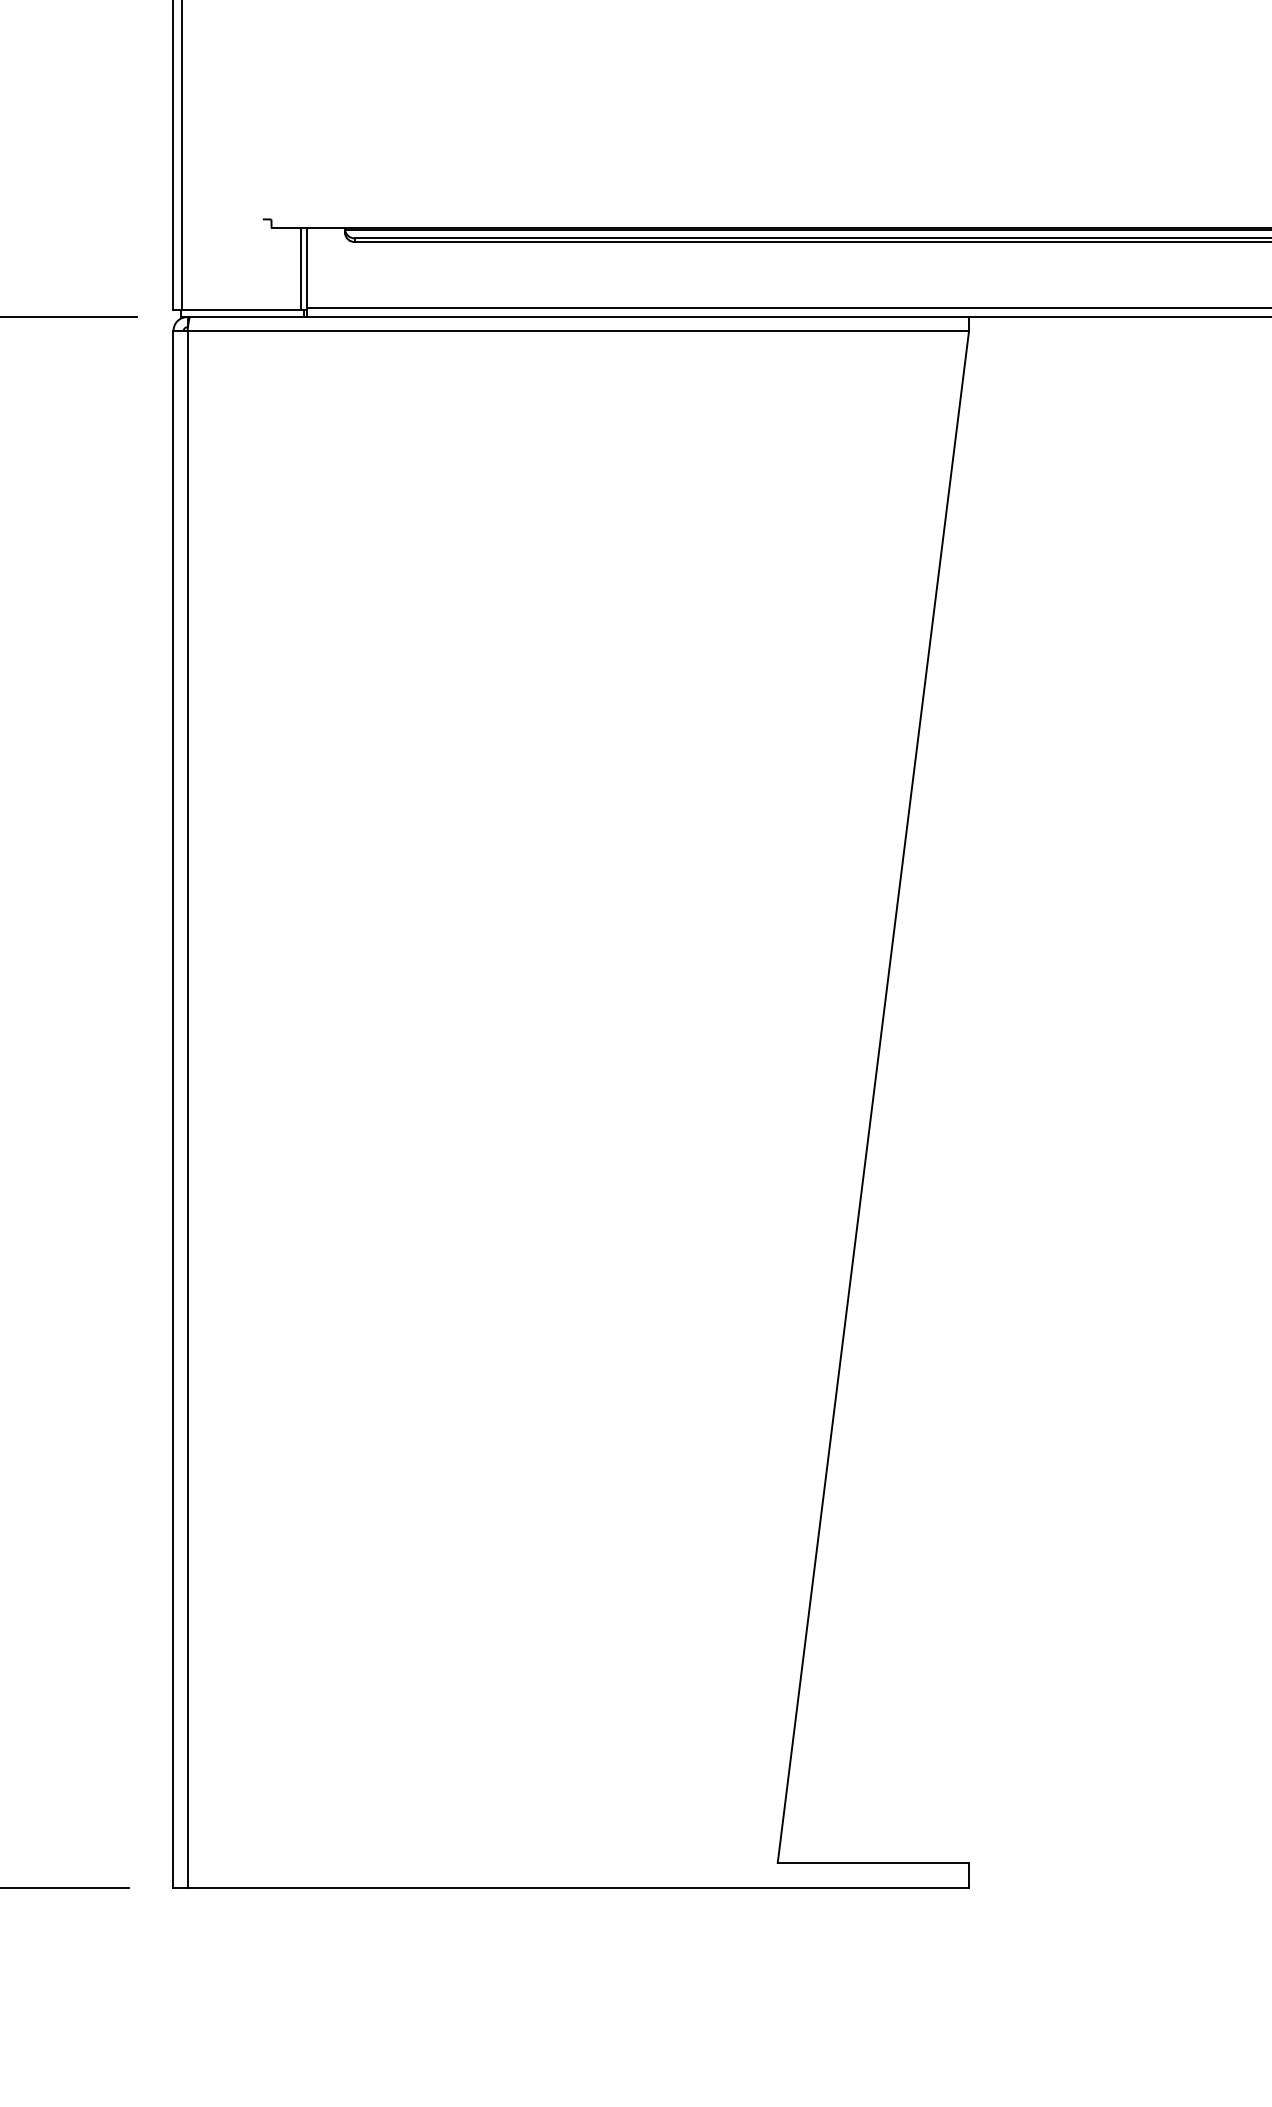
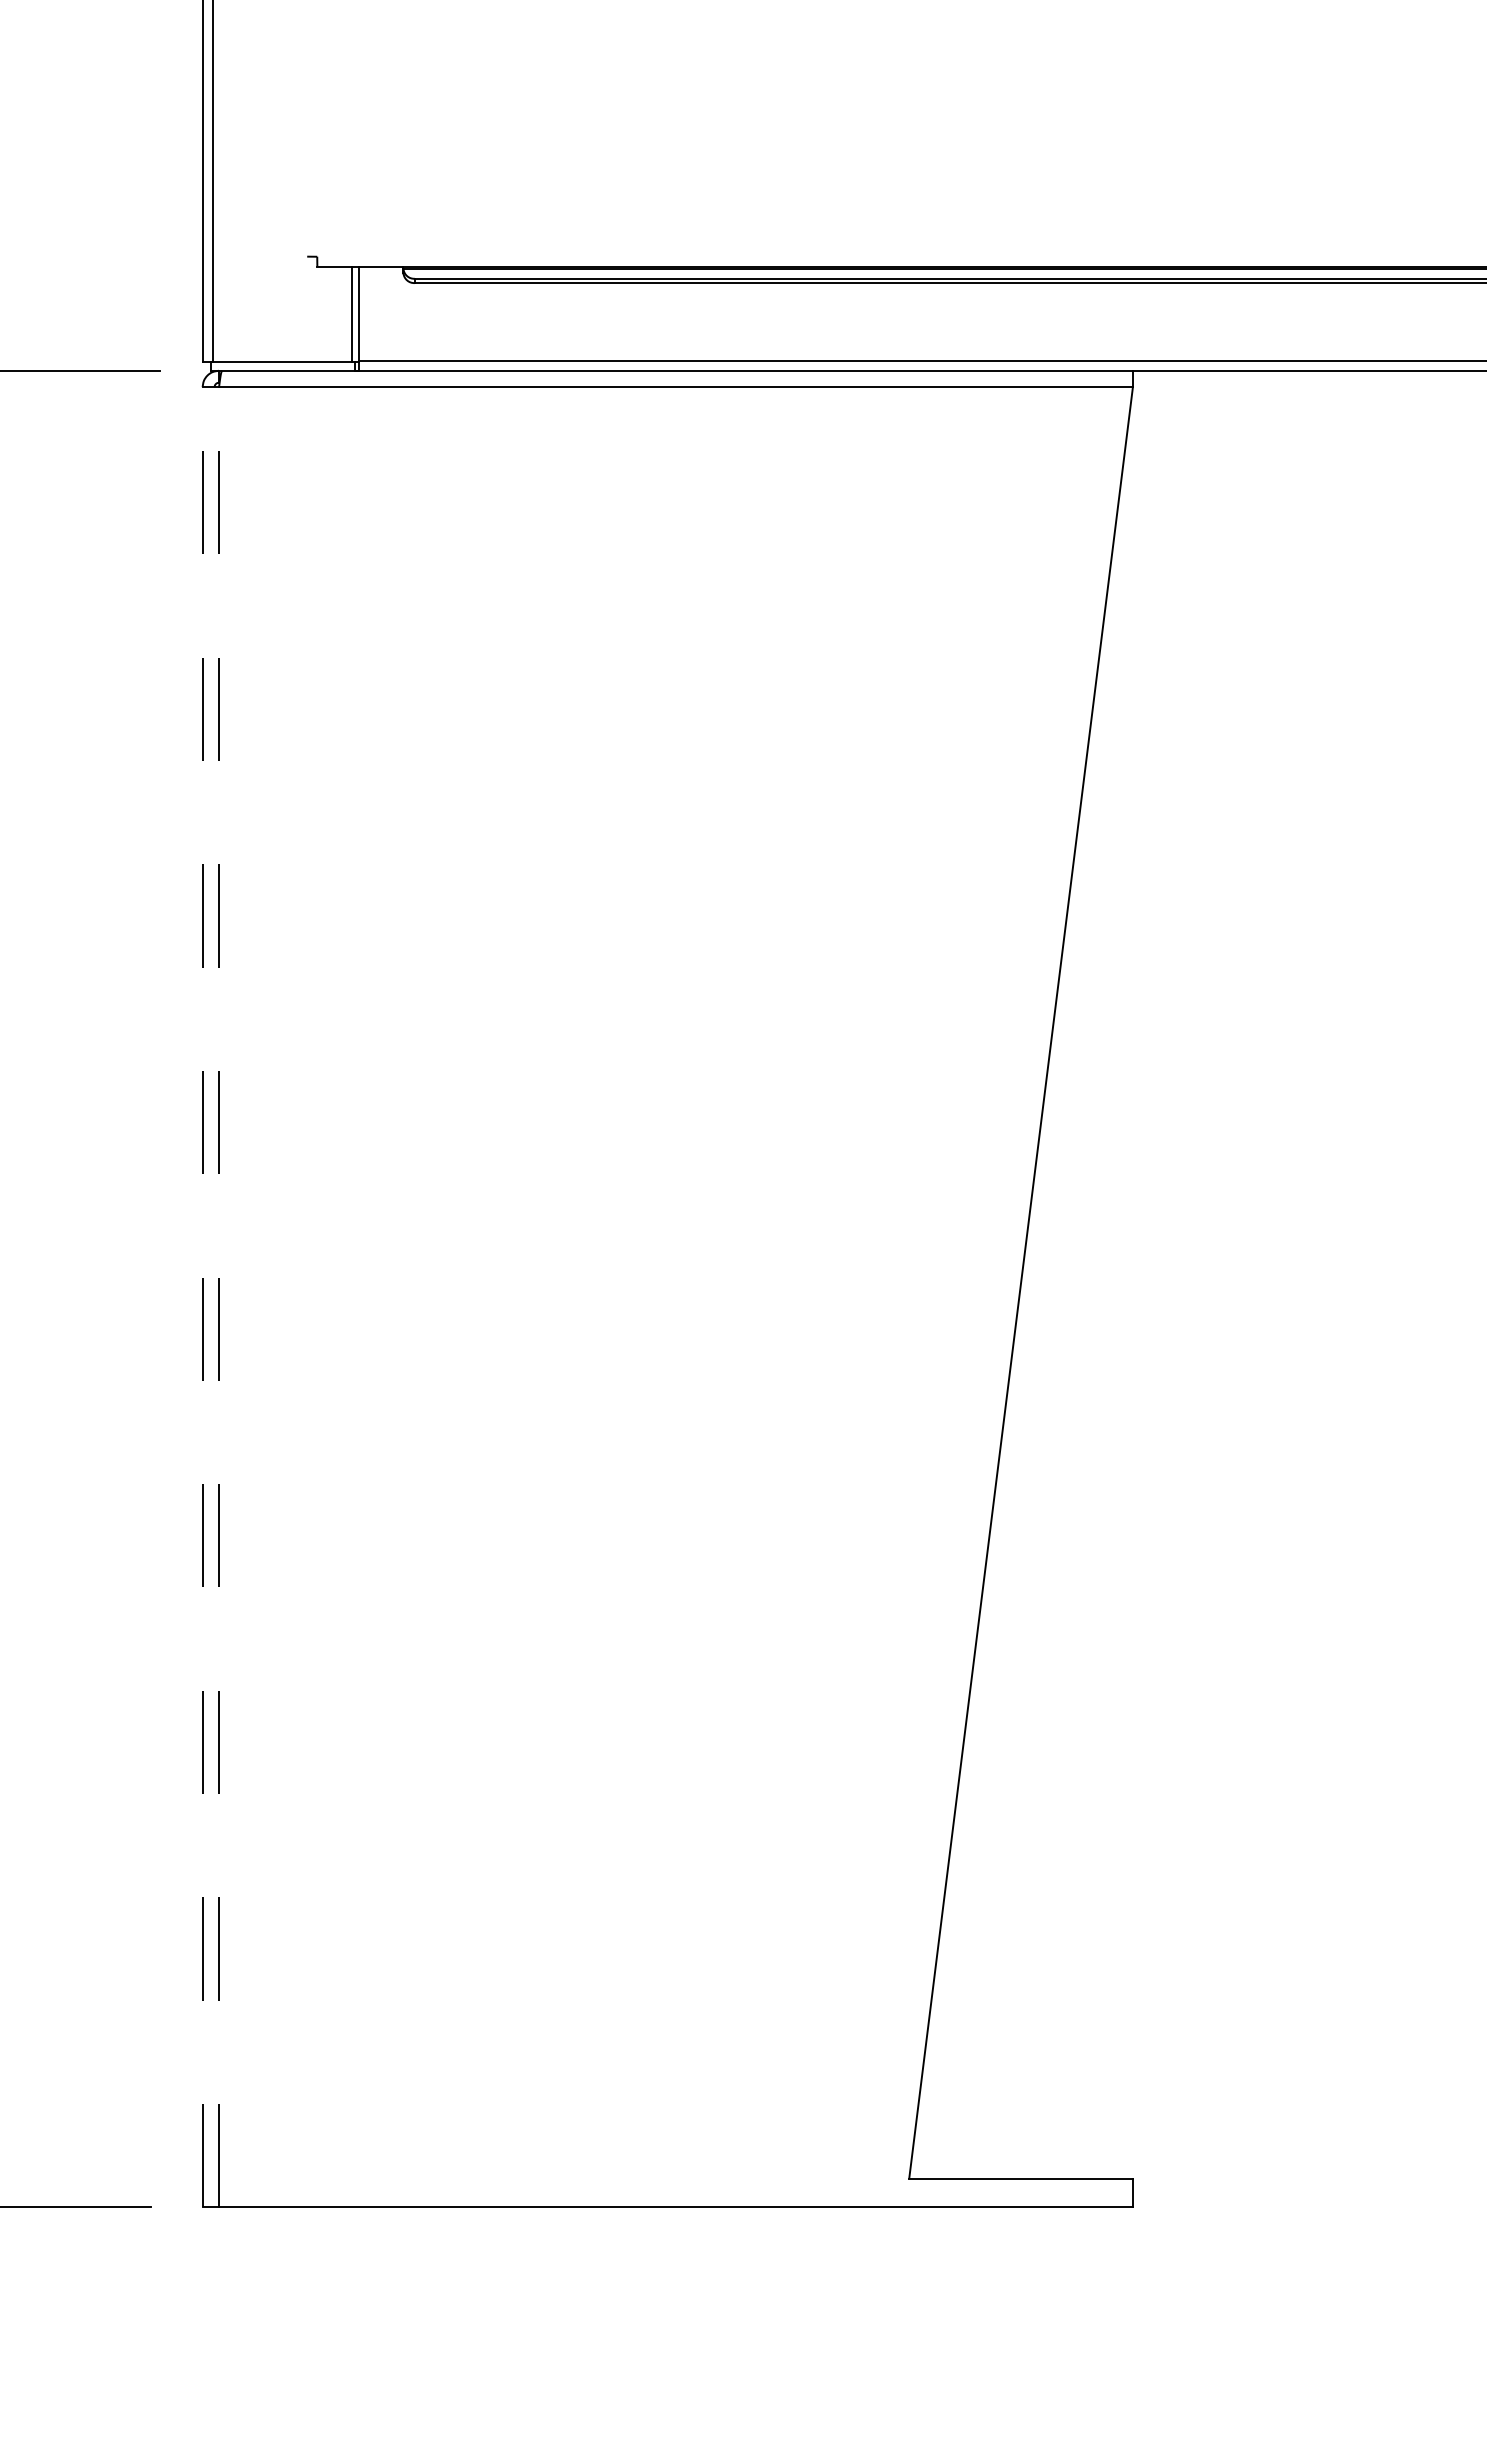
line: (173, 1108) -> (202, 1296), solid -> dashed
line: (187, 1108) -> (219, 1296), solid -> dashed

